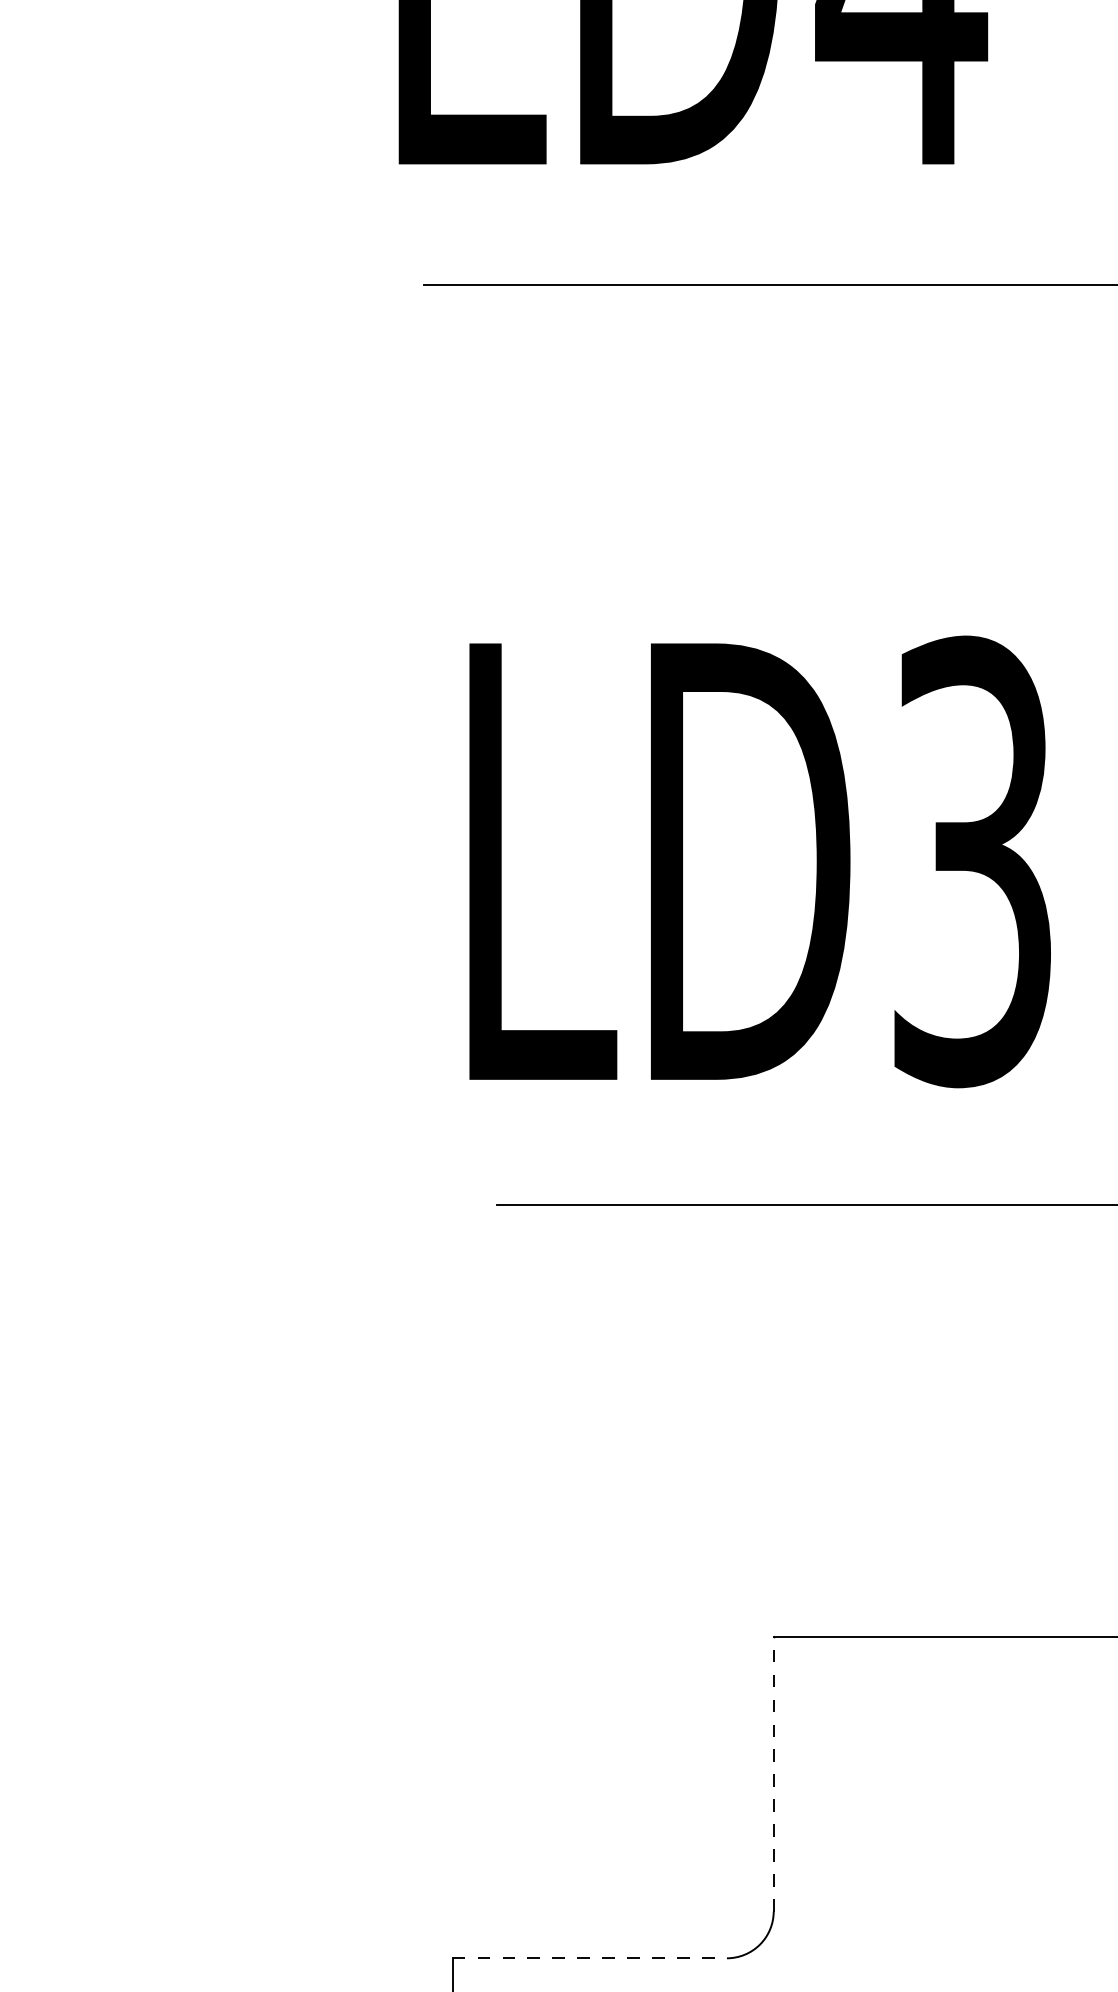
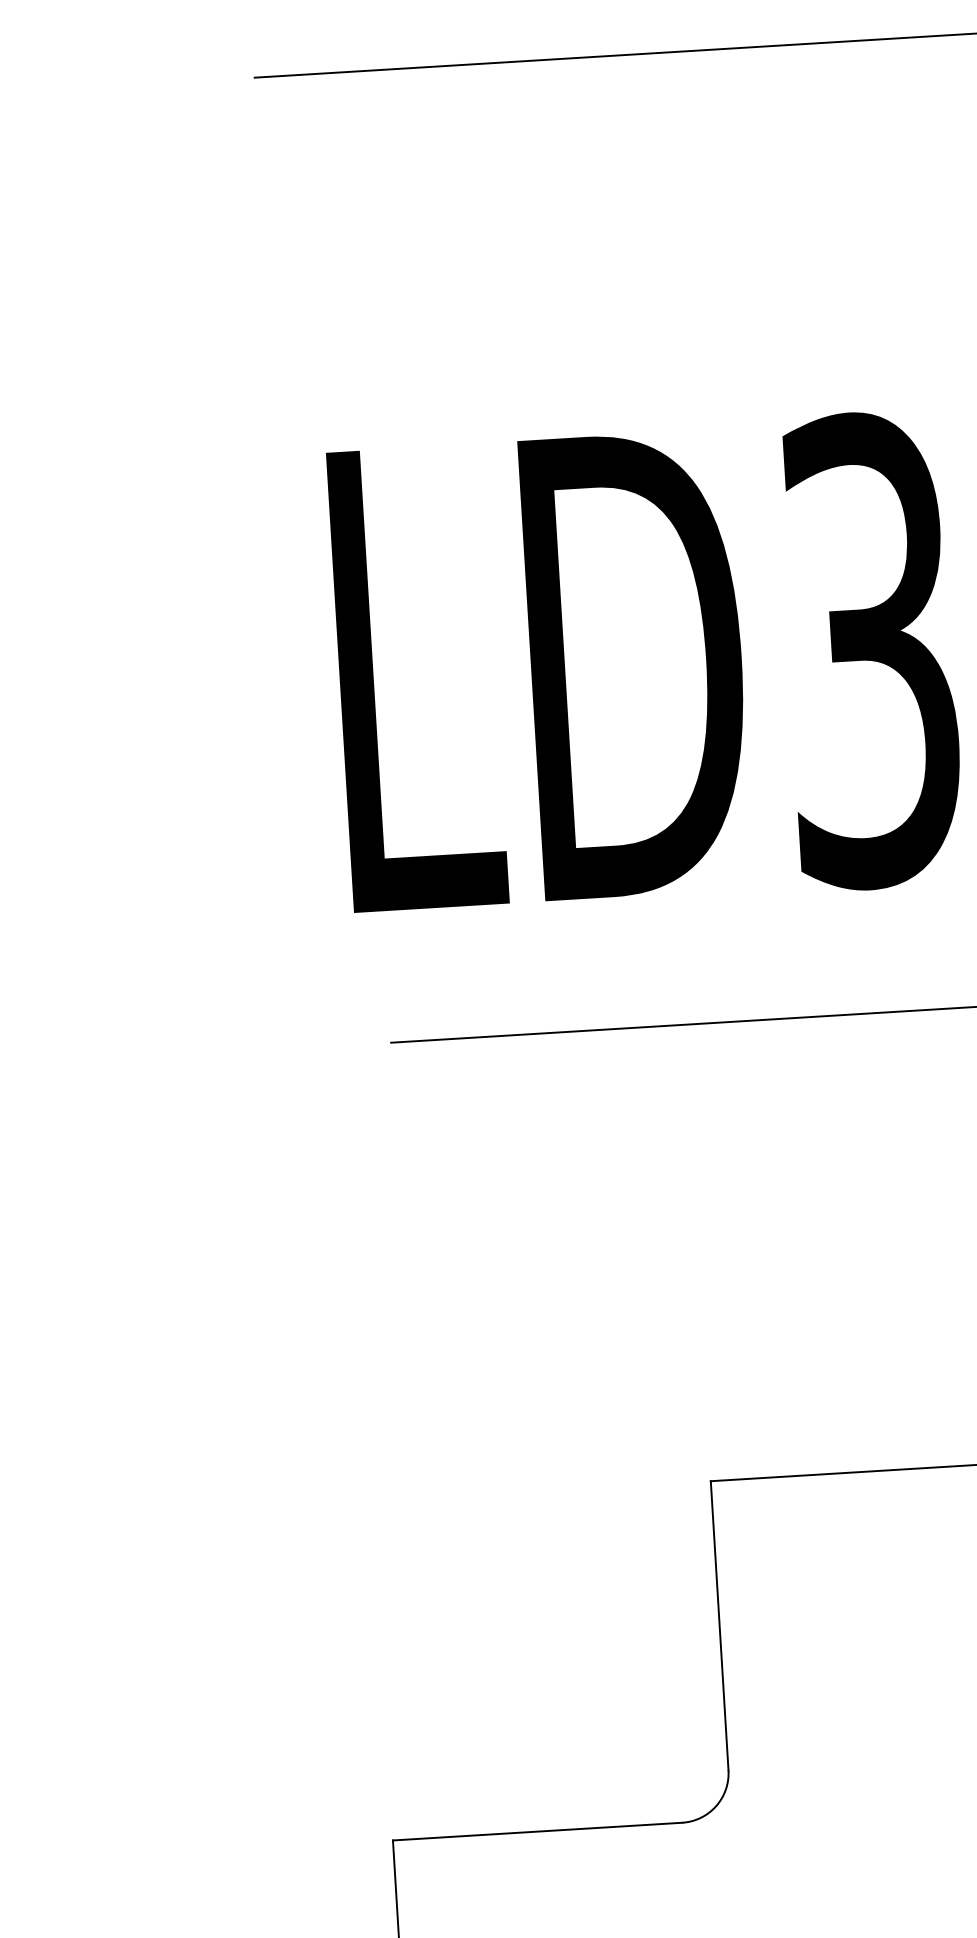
line: (773, 1773) -> (719, 1624), dashed -> solid
line: (590, 1958) -> (538, 1831), dashed -> solid

